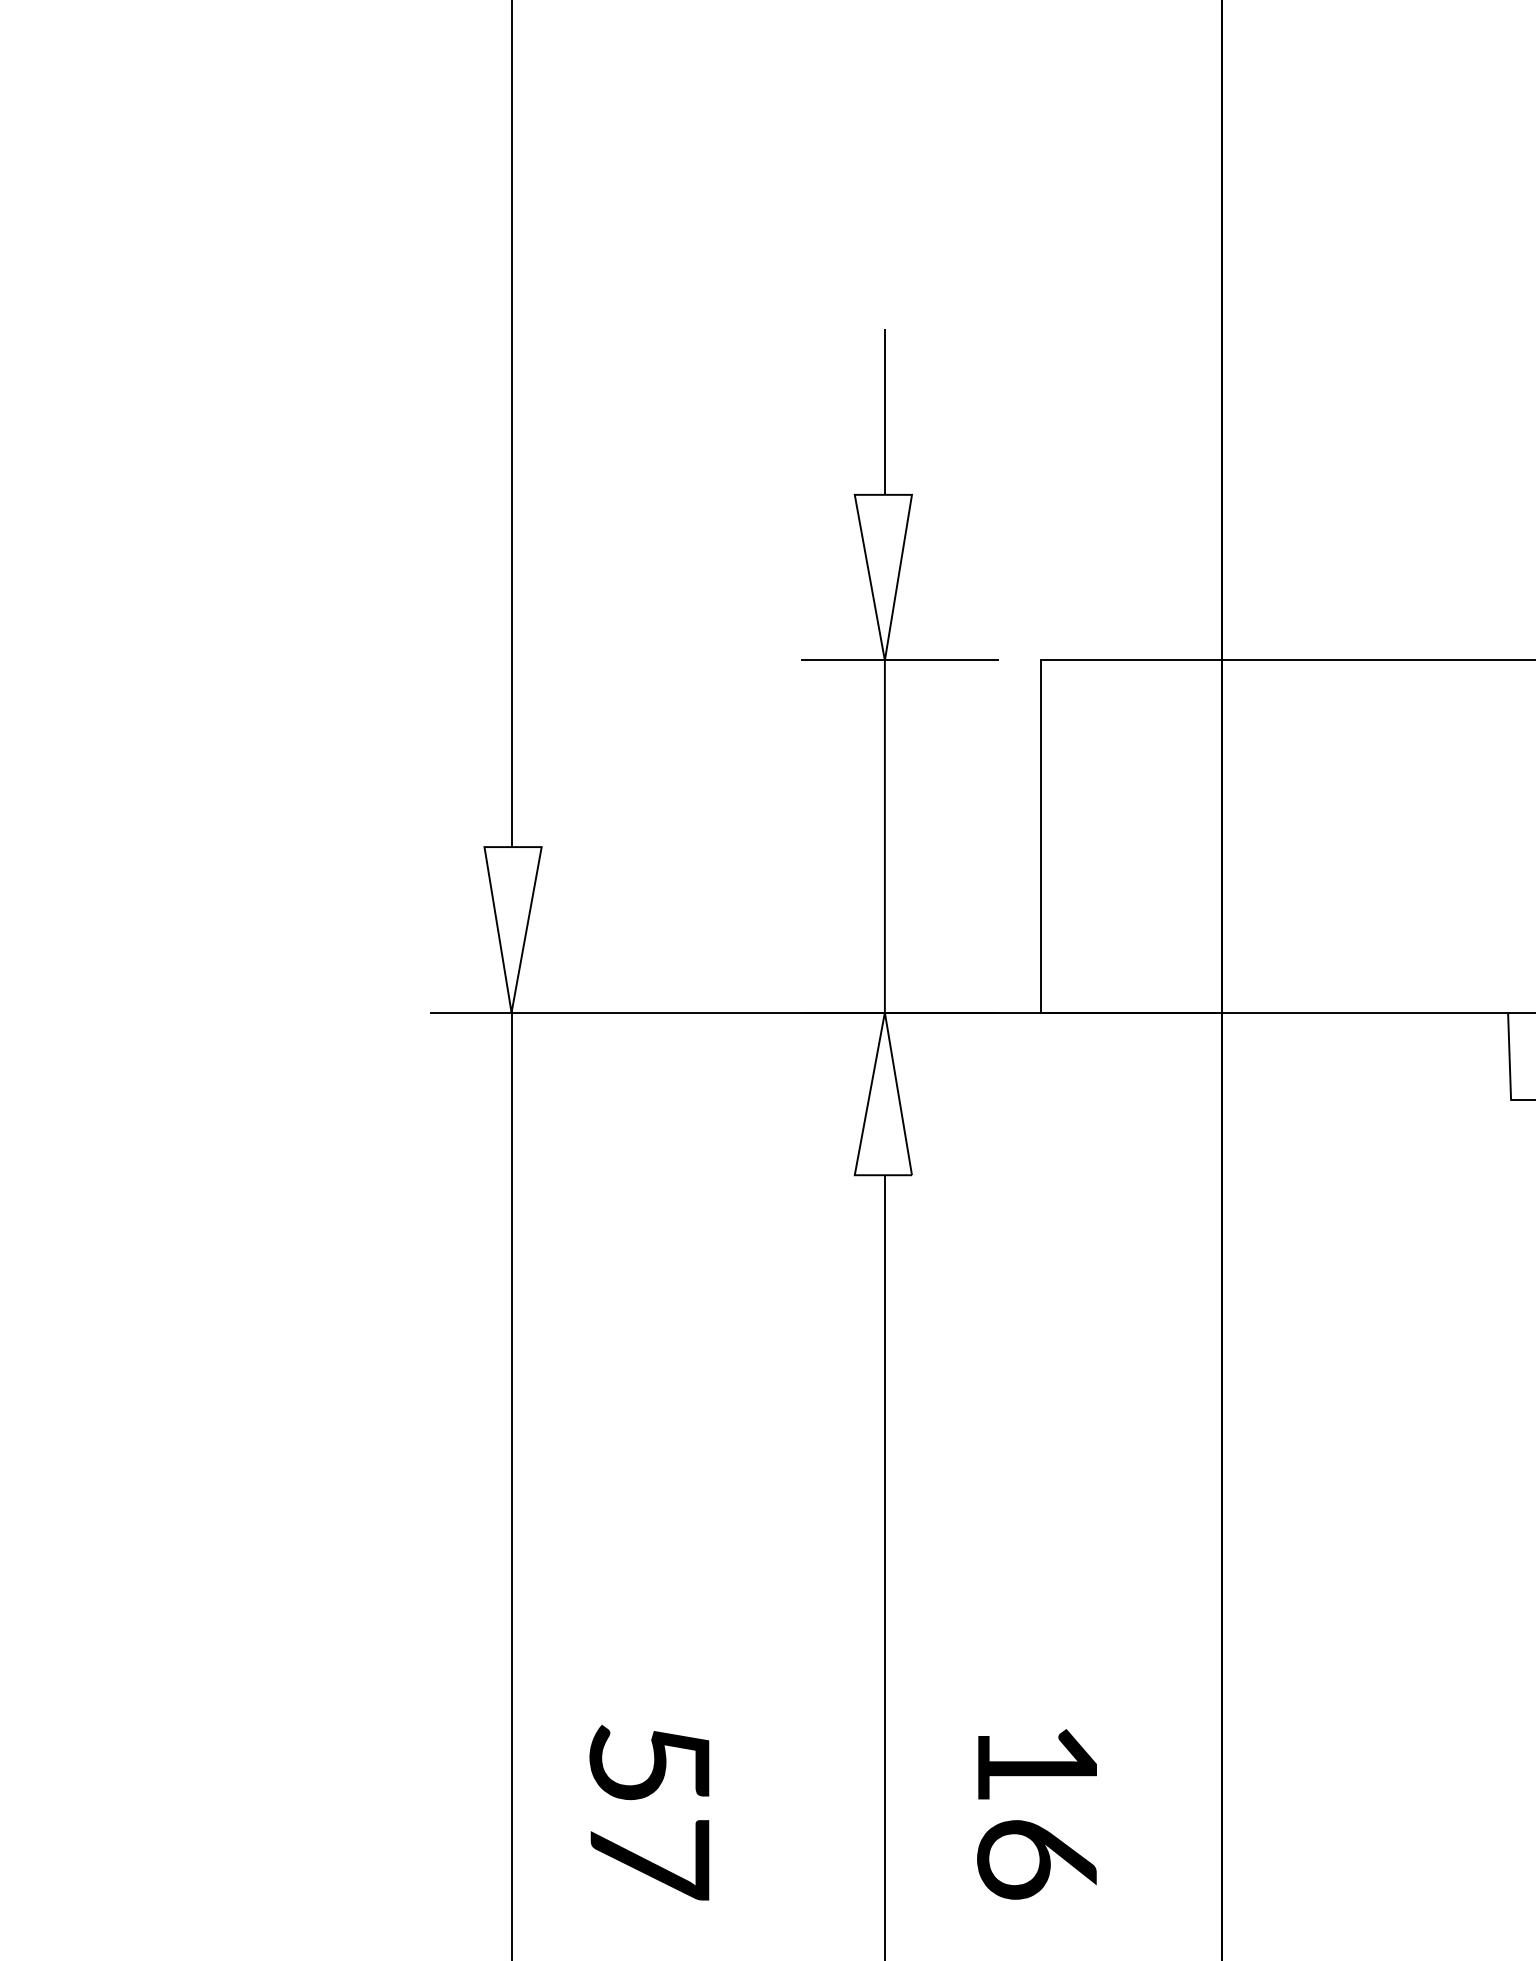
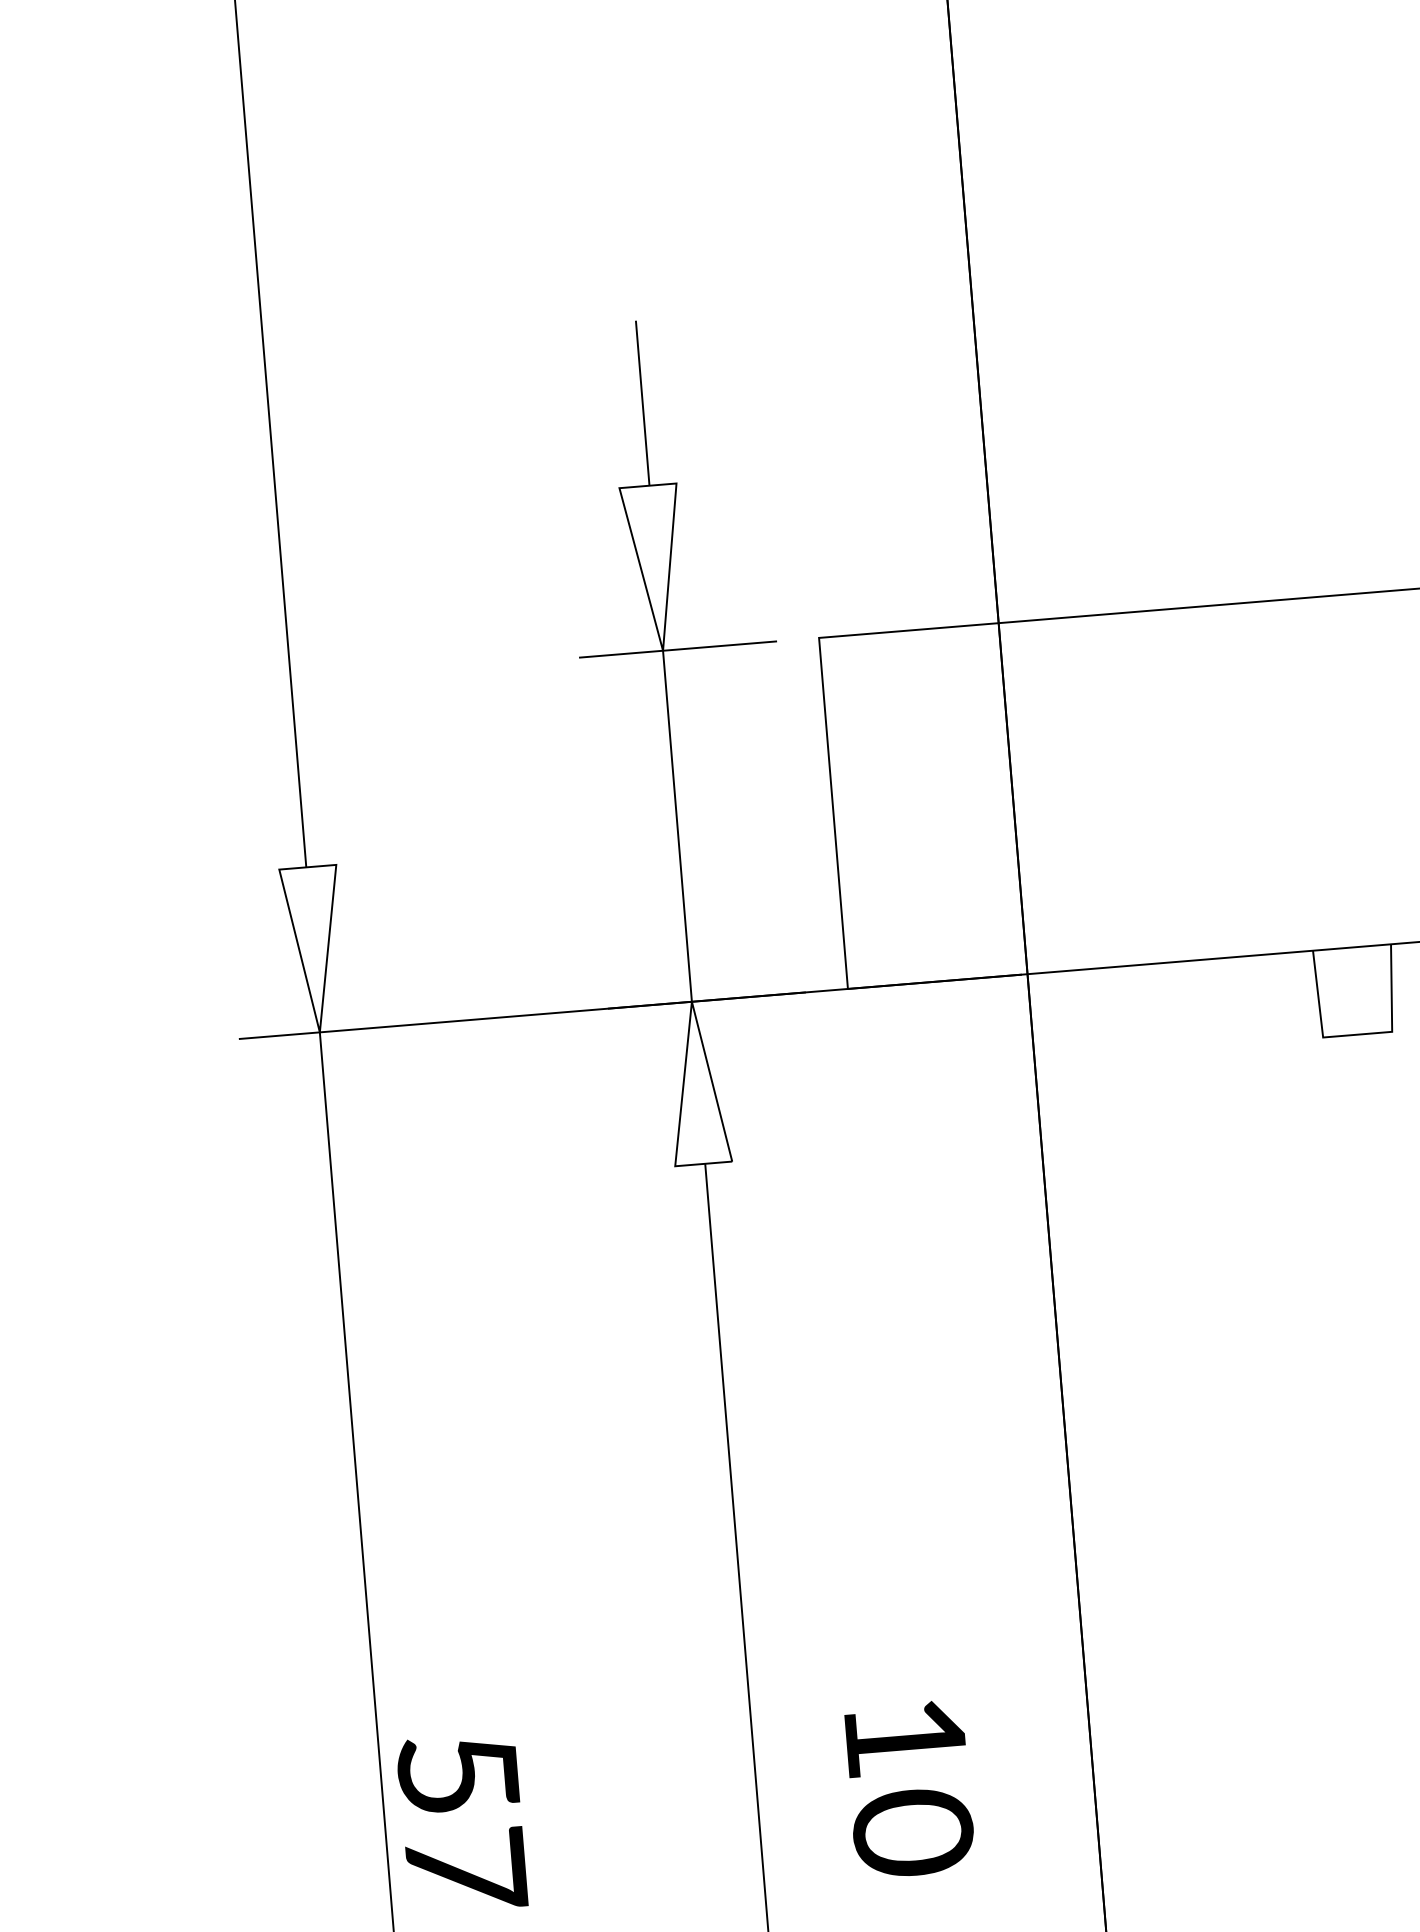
text: (649, 1812) -> (462, 1823), moved
text: (1037, 1858) -> (913, 1832), 16 -> 10

